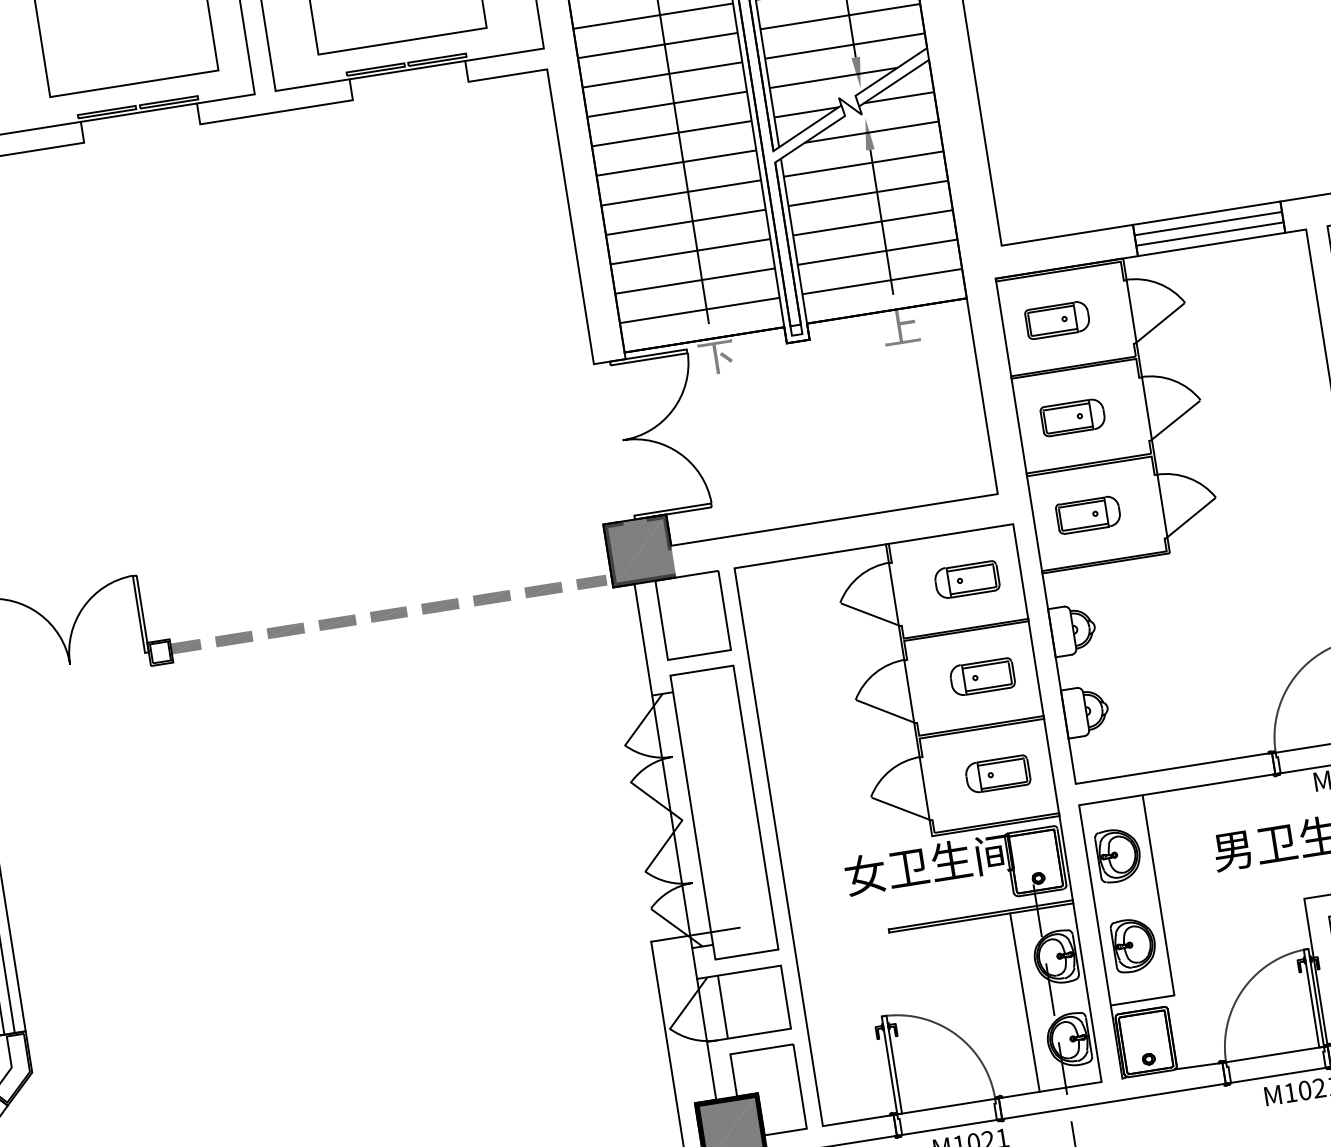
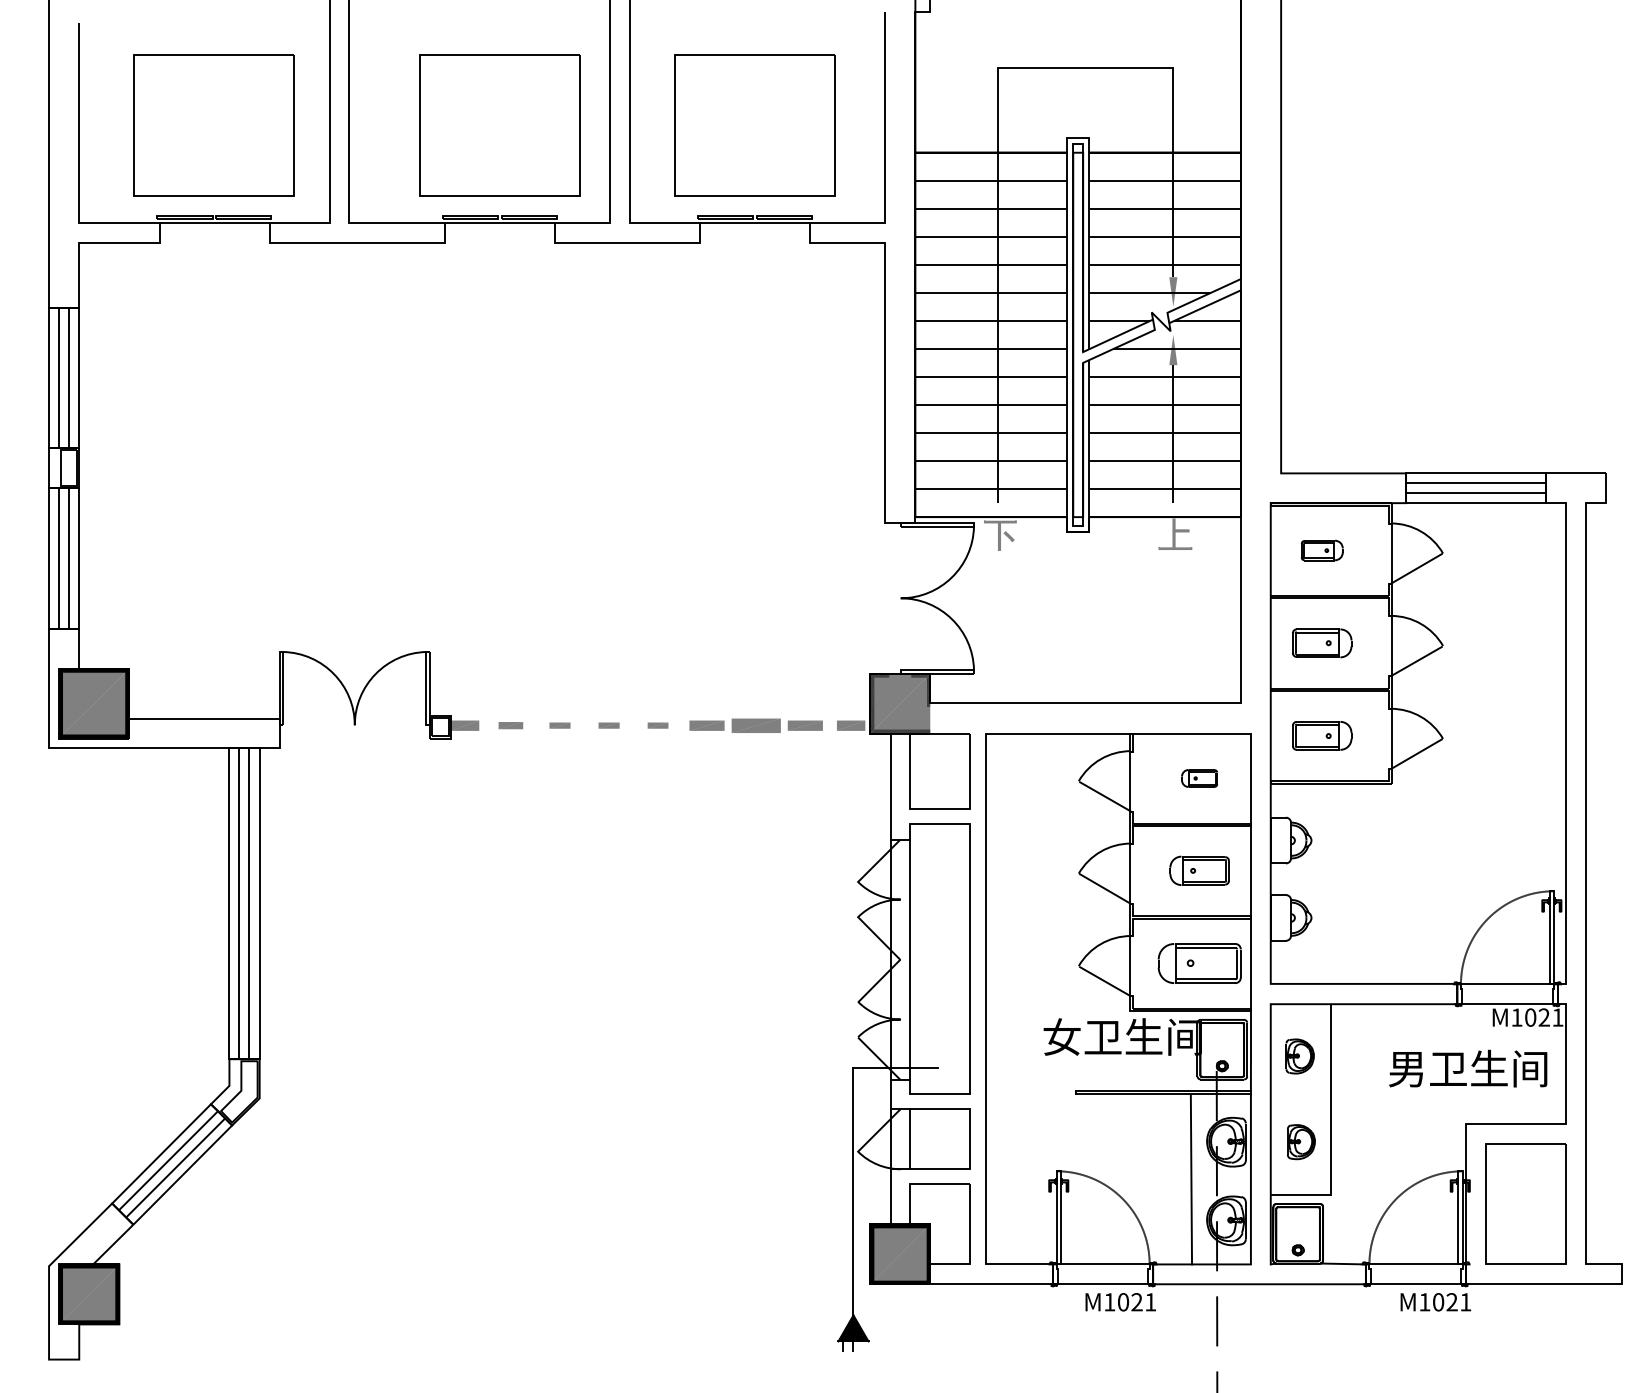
part: (1057, 319) -> (1322, 550), size x0.7
part: (966, 579) -> (1199, 778), size x0.6
part: (491, 598) -> (755, 725), size x1.4
part: (388, 614) -> (657, 725), size x0.6
part: (336, 622) -> (608, 725), size x0.6
part: (285, 630) -> (559, 725), size x0.6
part: (233, 638) -> (510, 725), size x0.7
part: (997, 774) -> (1199, 963), size x1.4
part: (1118, 855) -> (1299, 1056), size x0.7
part: (1134, 944) -> (1301, 1141), size x0.7

